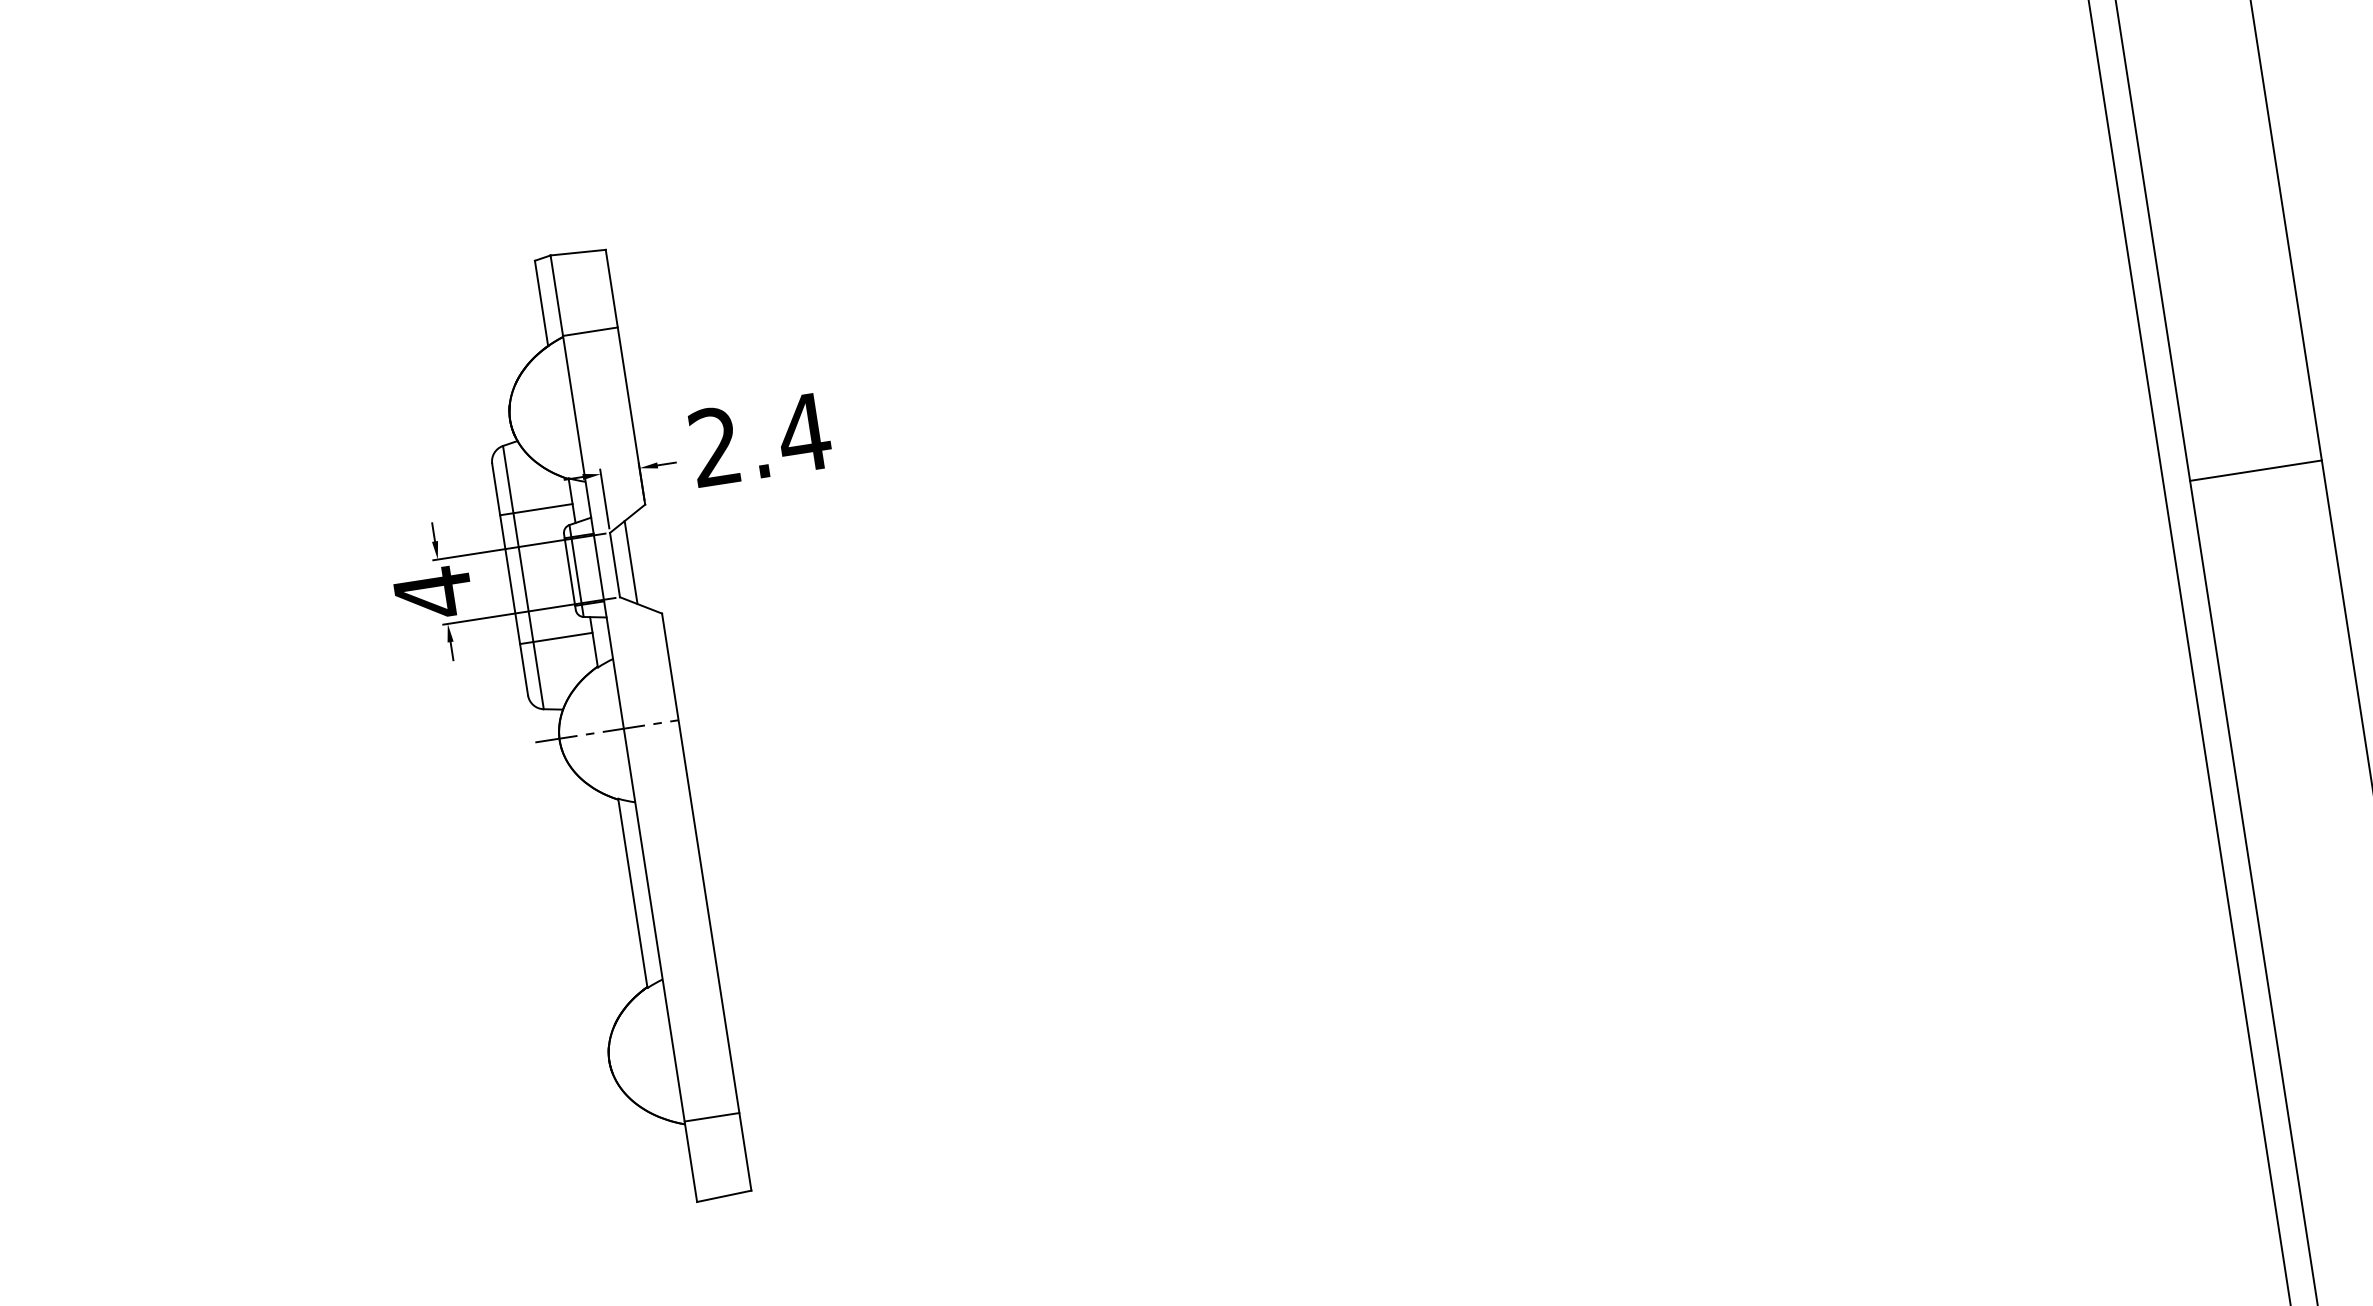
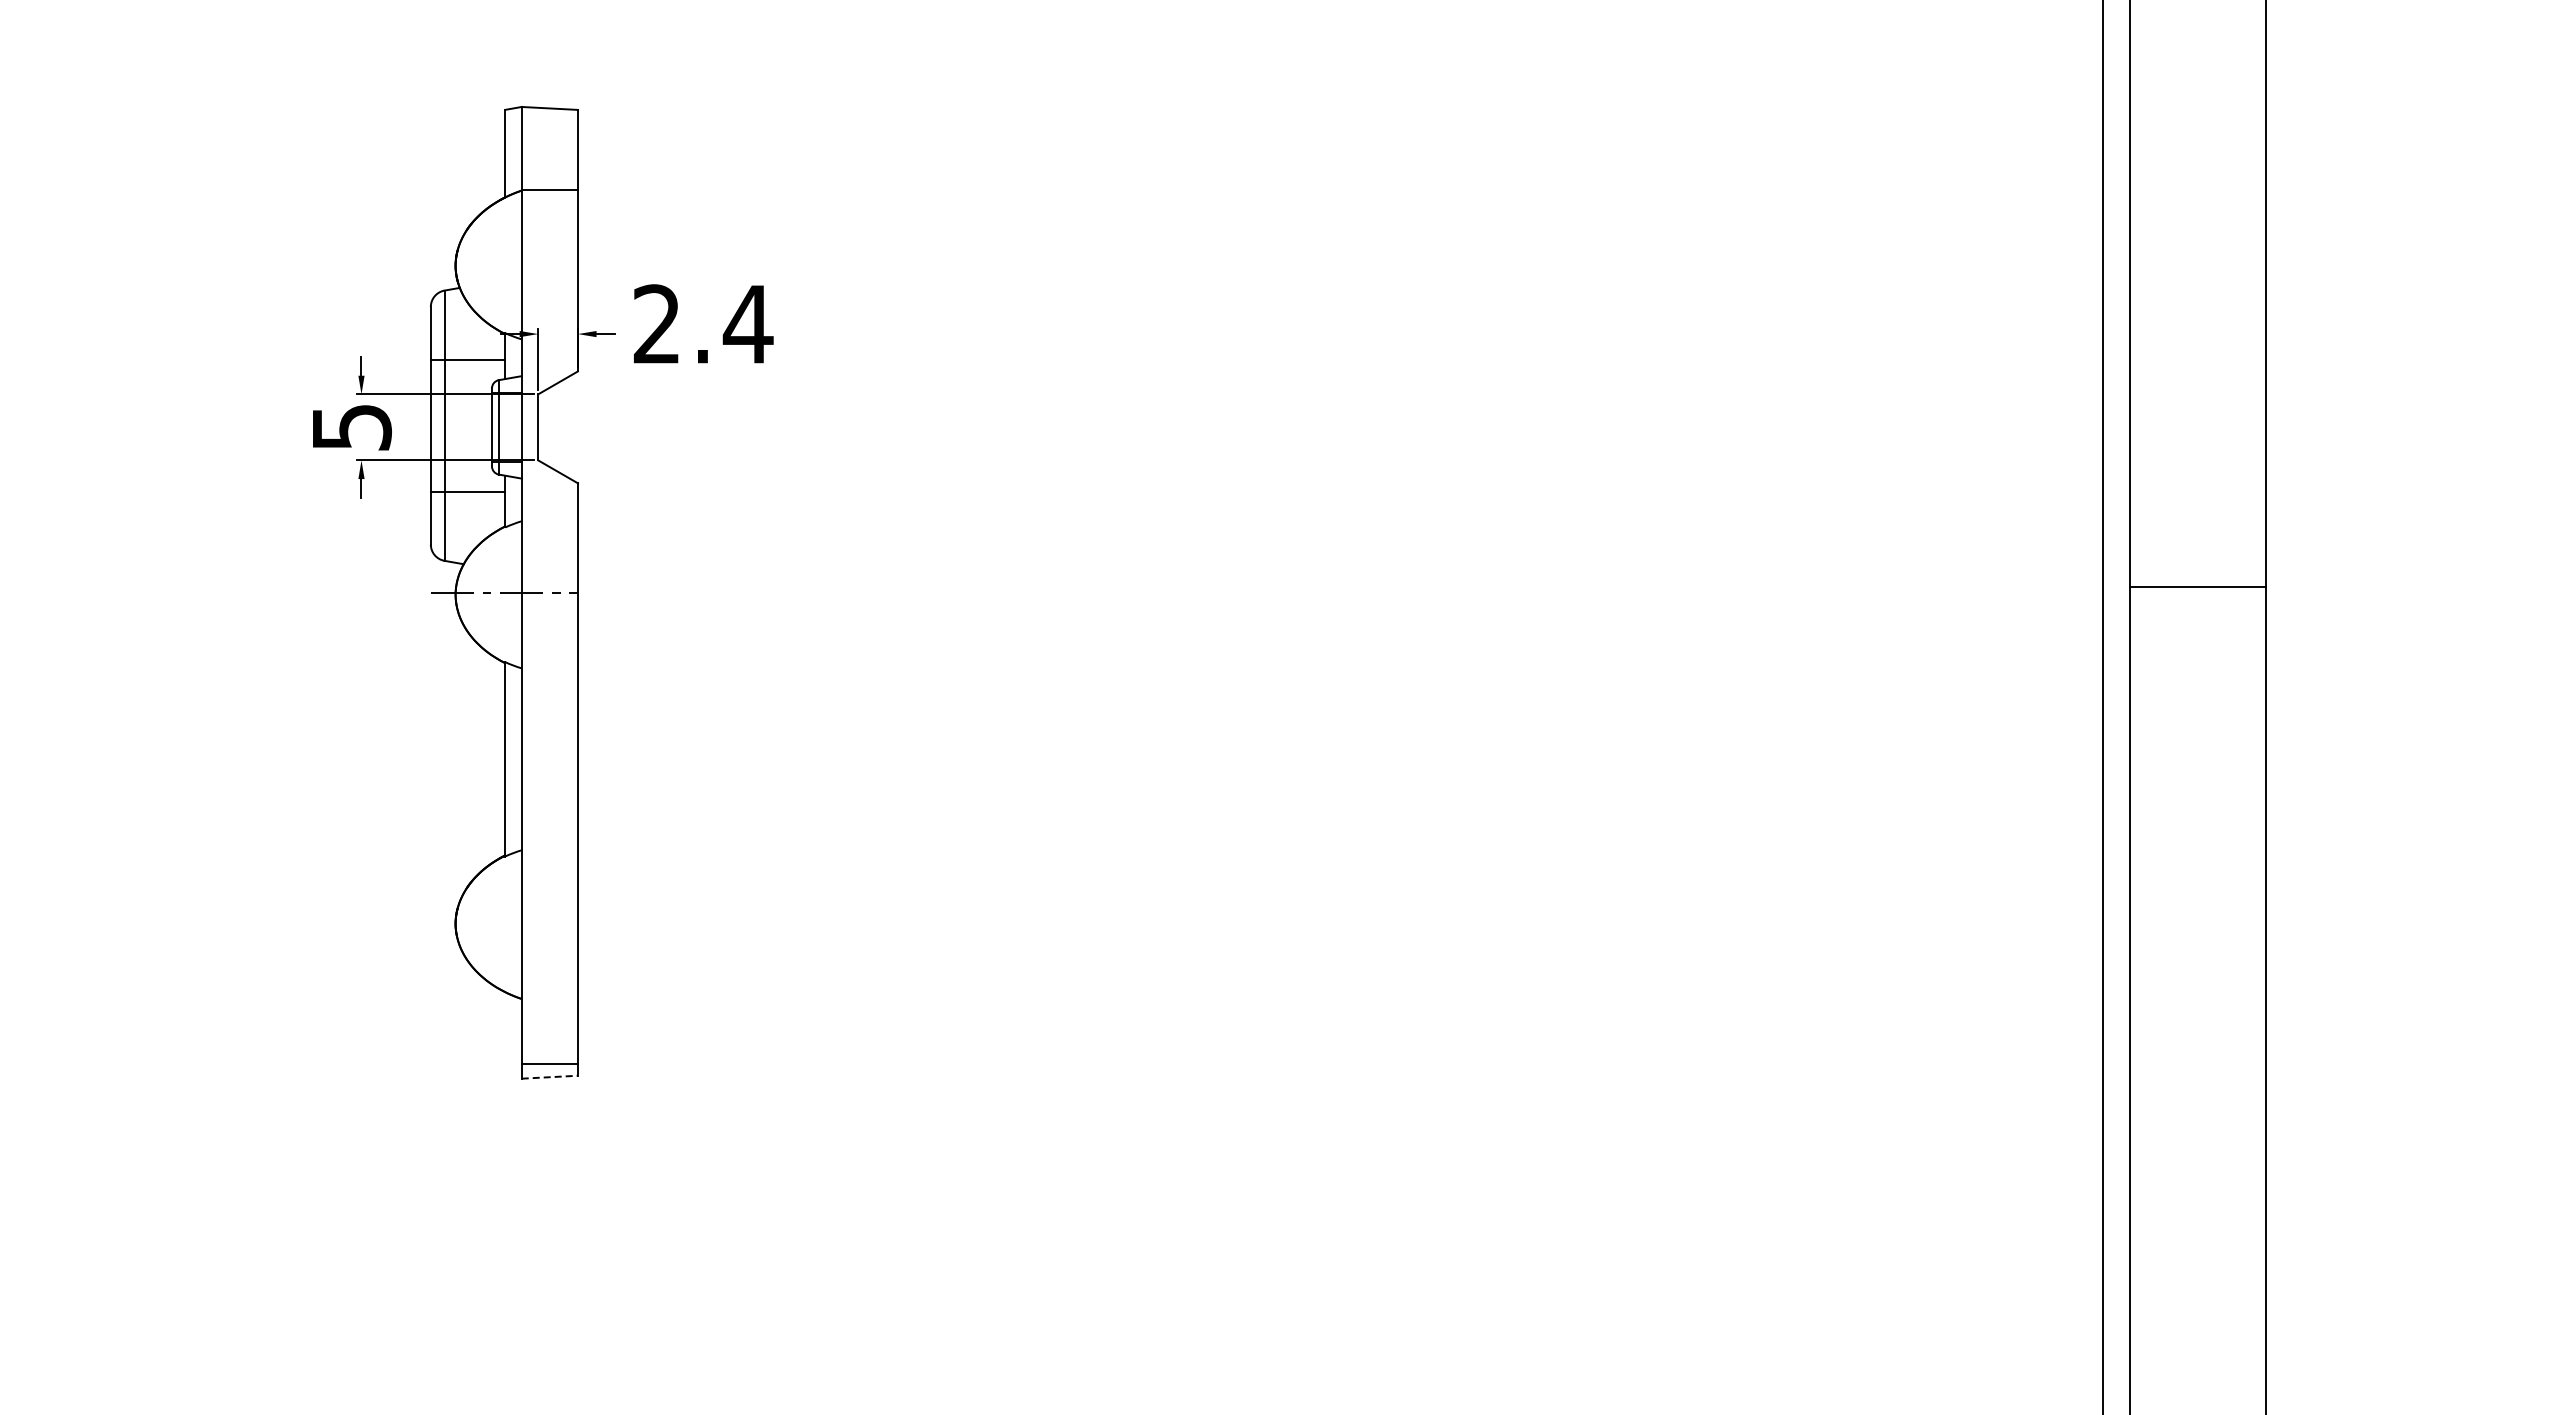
line: (630, 561) -> (554, 426), removed
text: (434, 593) -> (352, 427), 4 -> 5
line: (711, 1117) -> (549, 1064), moved
line: (724, 1196) -> (550, 1077), solid -> dashed

